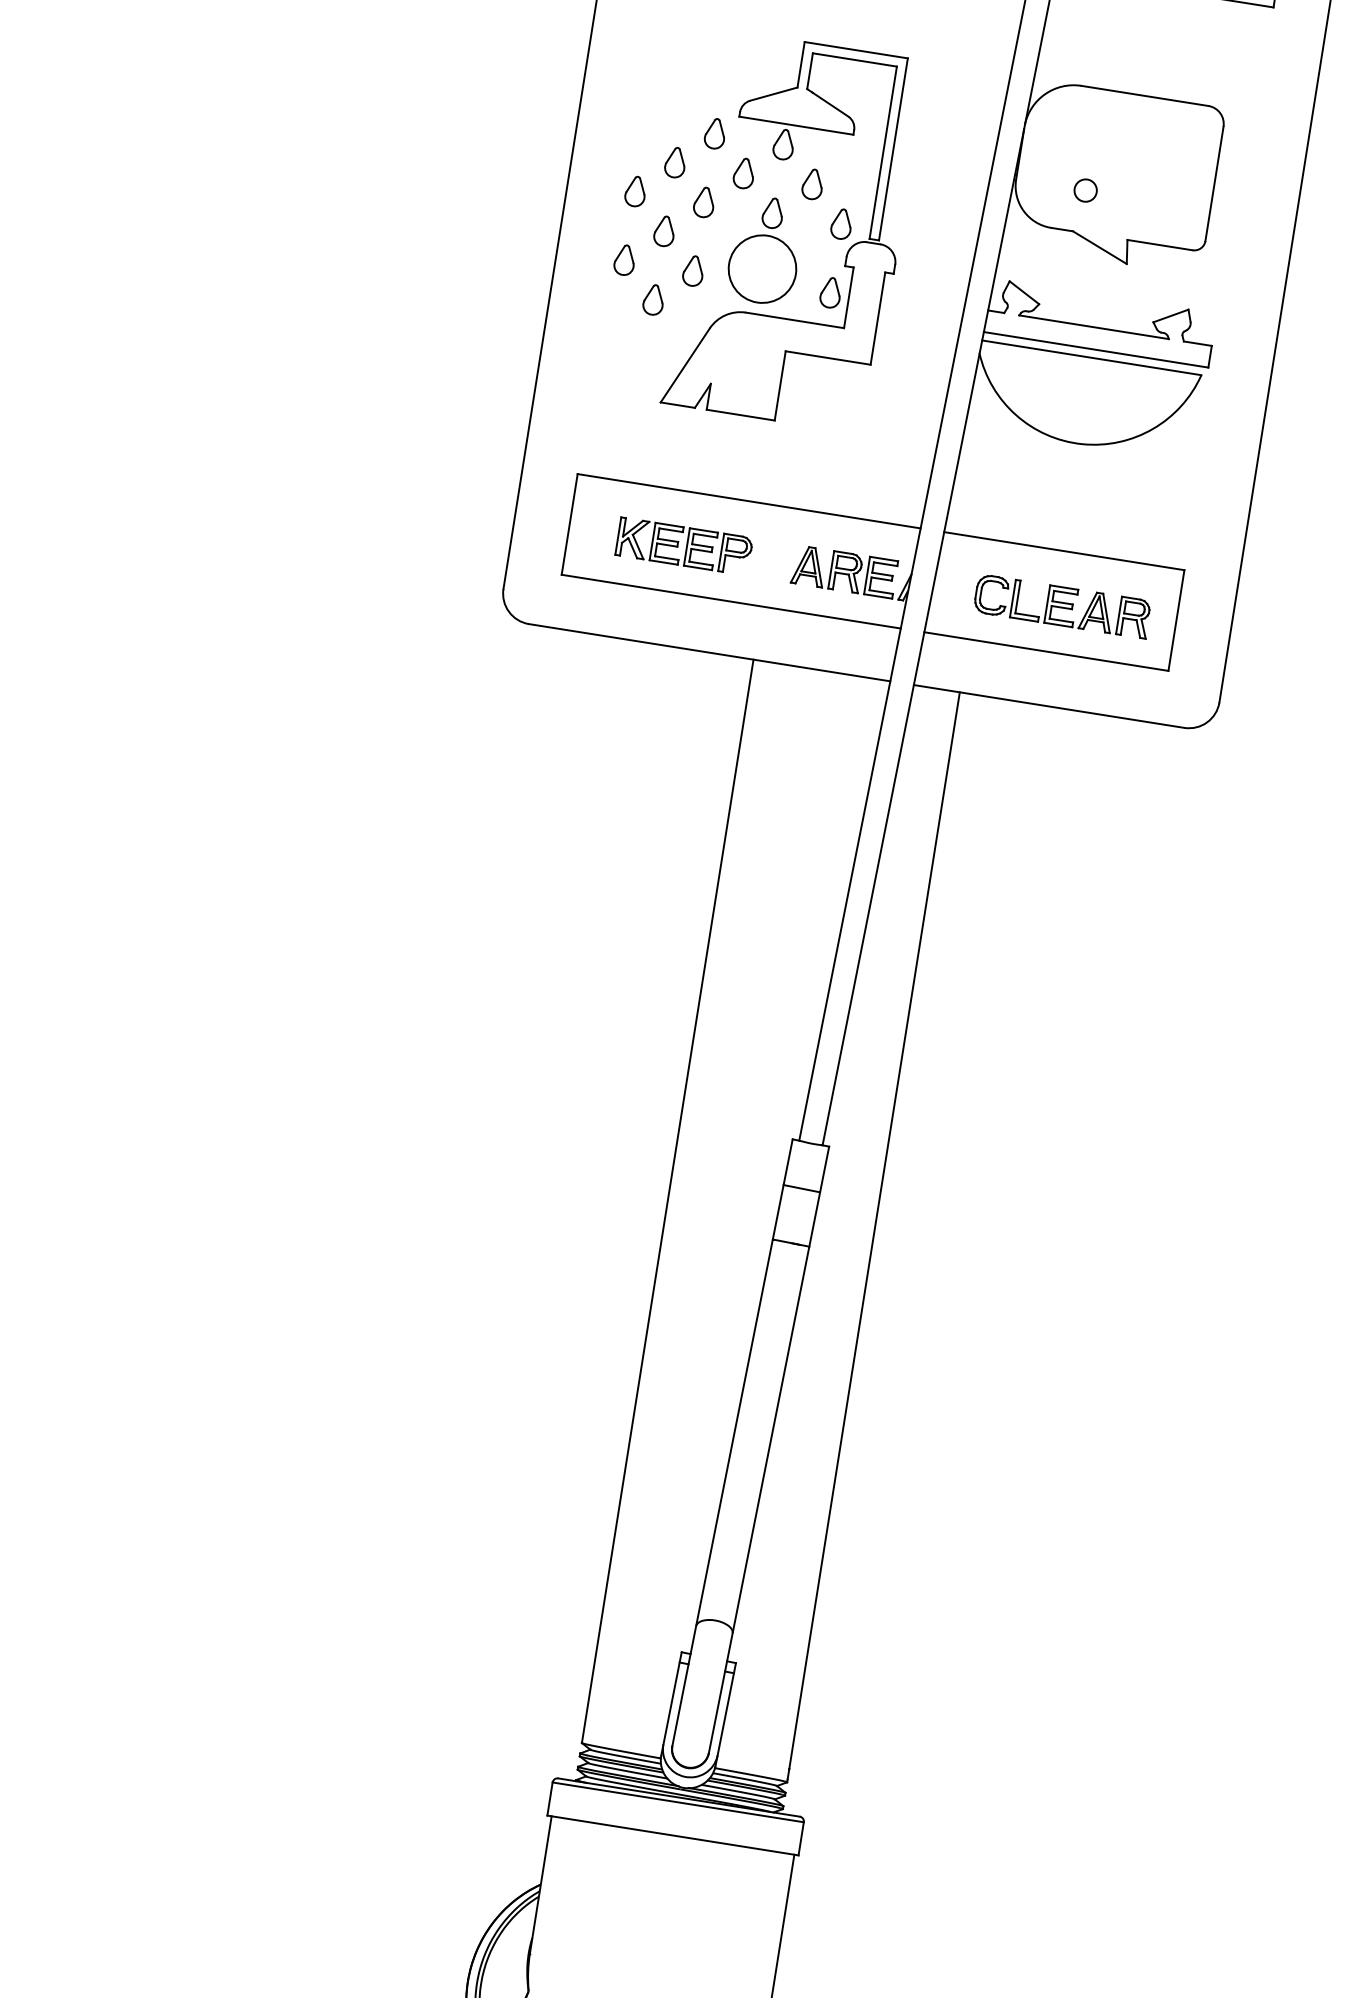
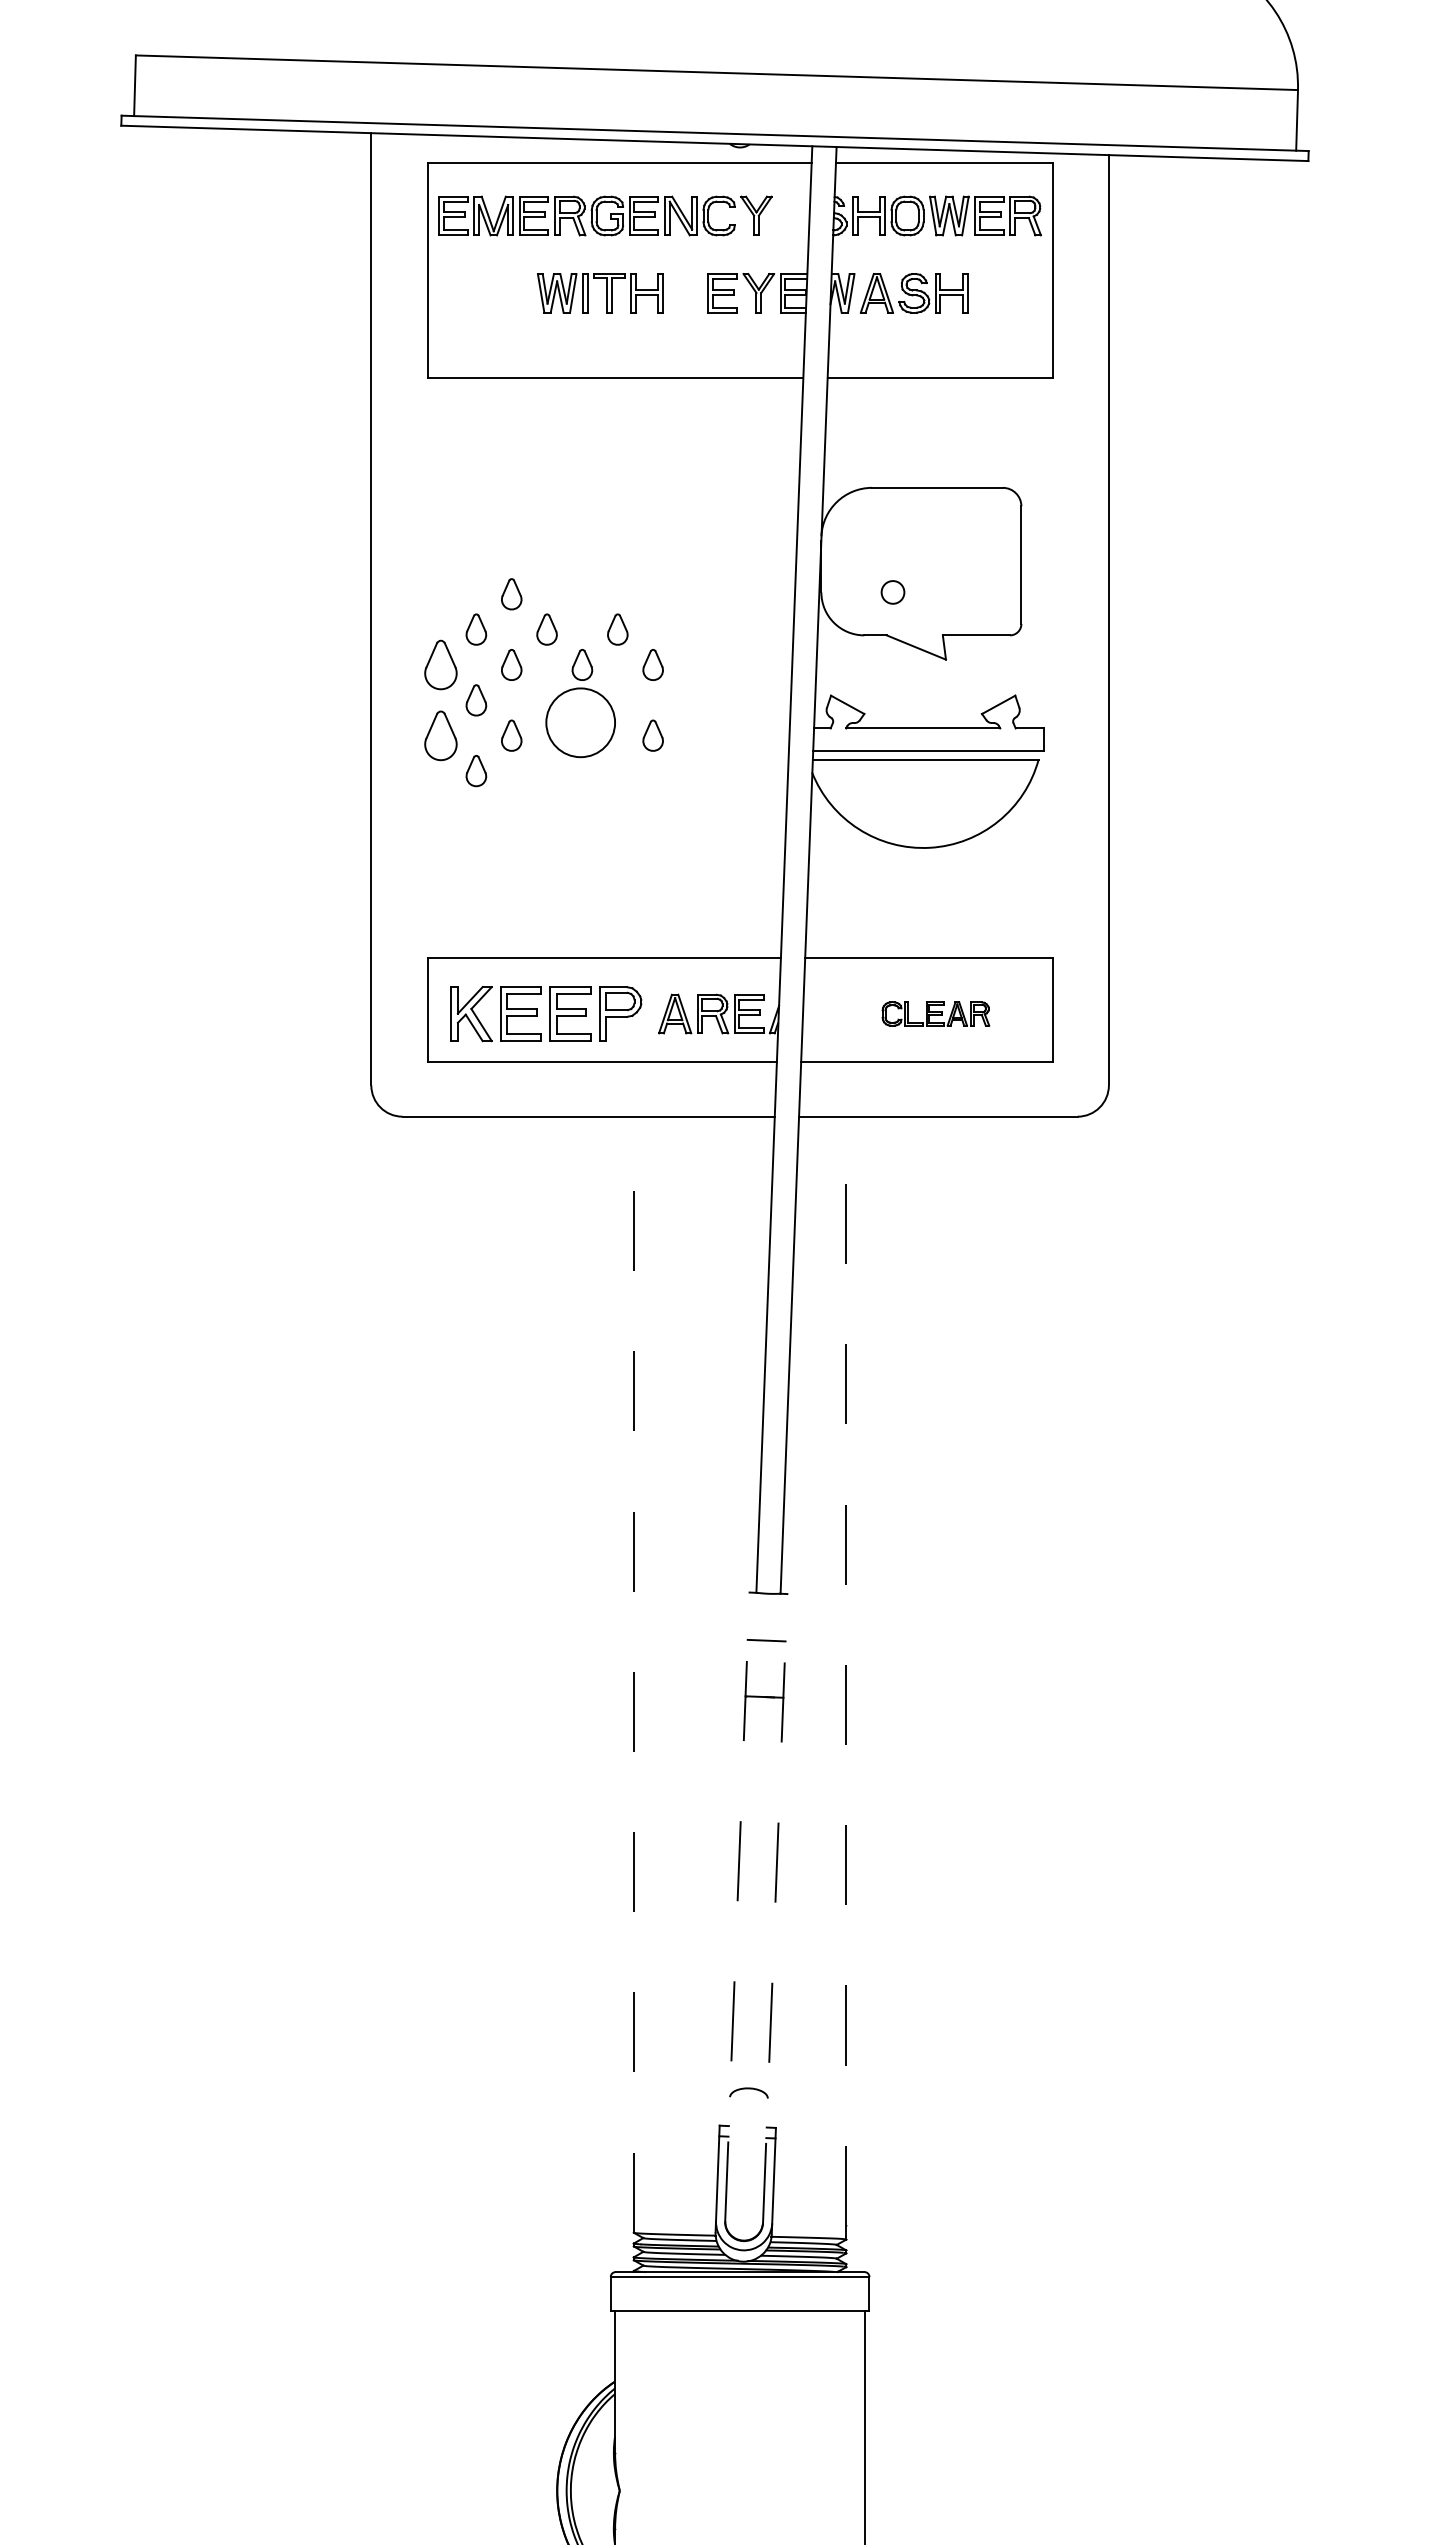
part: (635, 190) -> (440, 664), size x1.6
part: (846, 253) -> (662, 693), removed
part: (624, 259) -> (440, 735), size x1.6
part: (683, 545) -> (545, 1013), size x1.4
part: (1062, 605) -> (935, 1013), size x0.6
line: (667, 1201) -> (633, 1674), solid -> dashed
line: (874, 1230) -> (846, 1671), solid -> dashed
line: (732, 1443) -> (737, 1907), solid -> dashed
line: (769, 1450) -> (775, 1908), solid -> dashed

